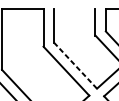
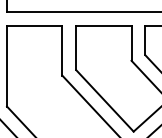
line: (74, 9) -> (103, 25), added
line: (75, 66) -> (105, 101), dashed -> solid

